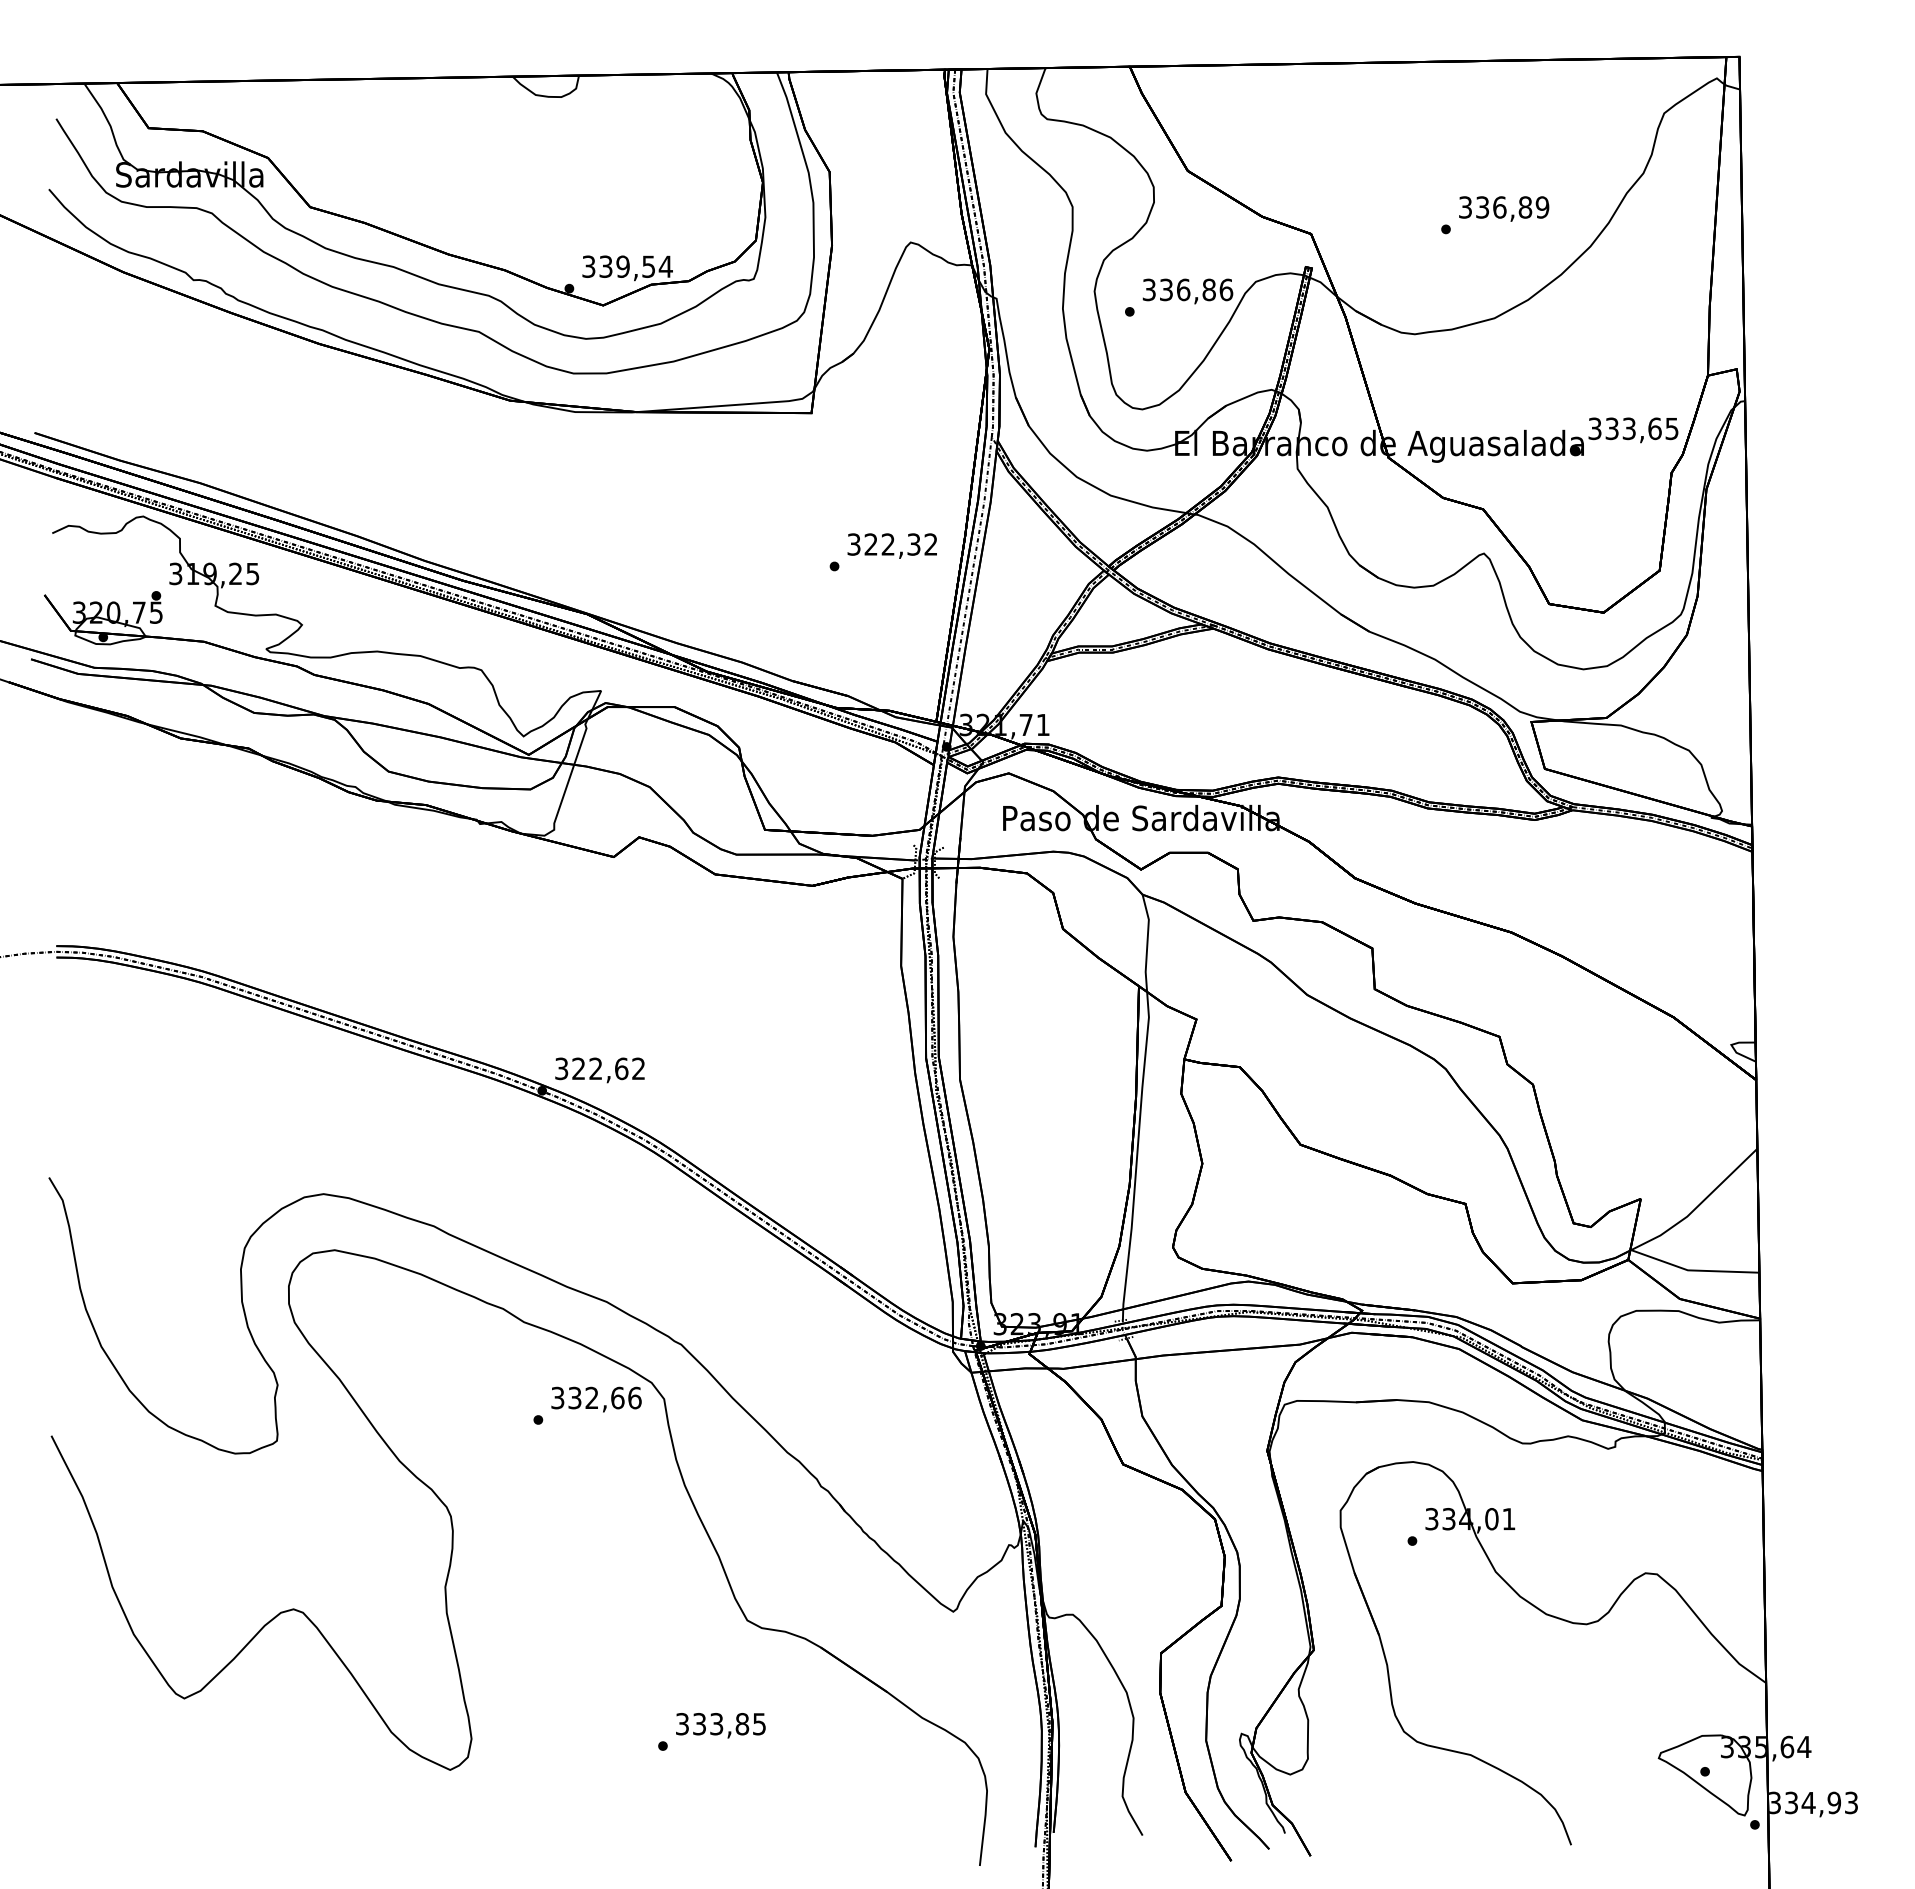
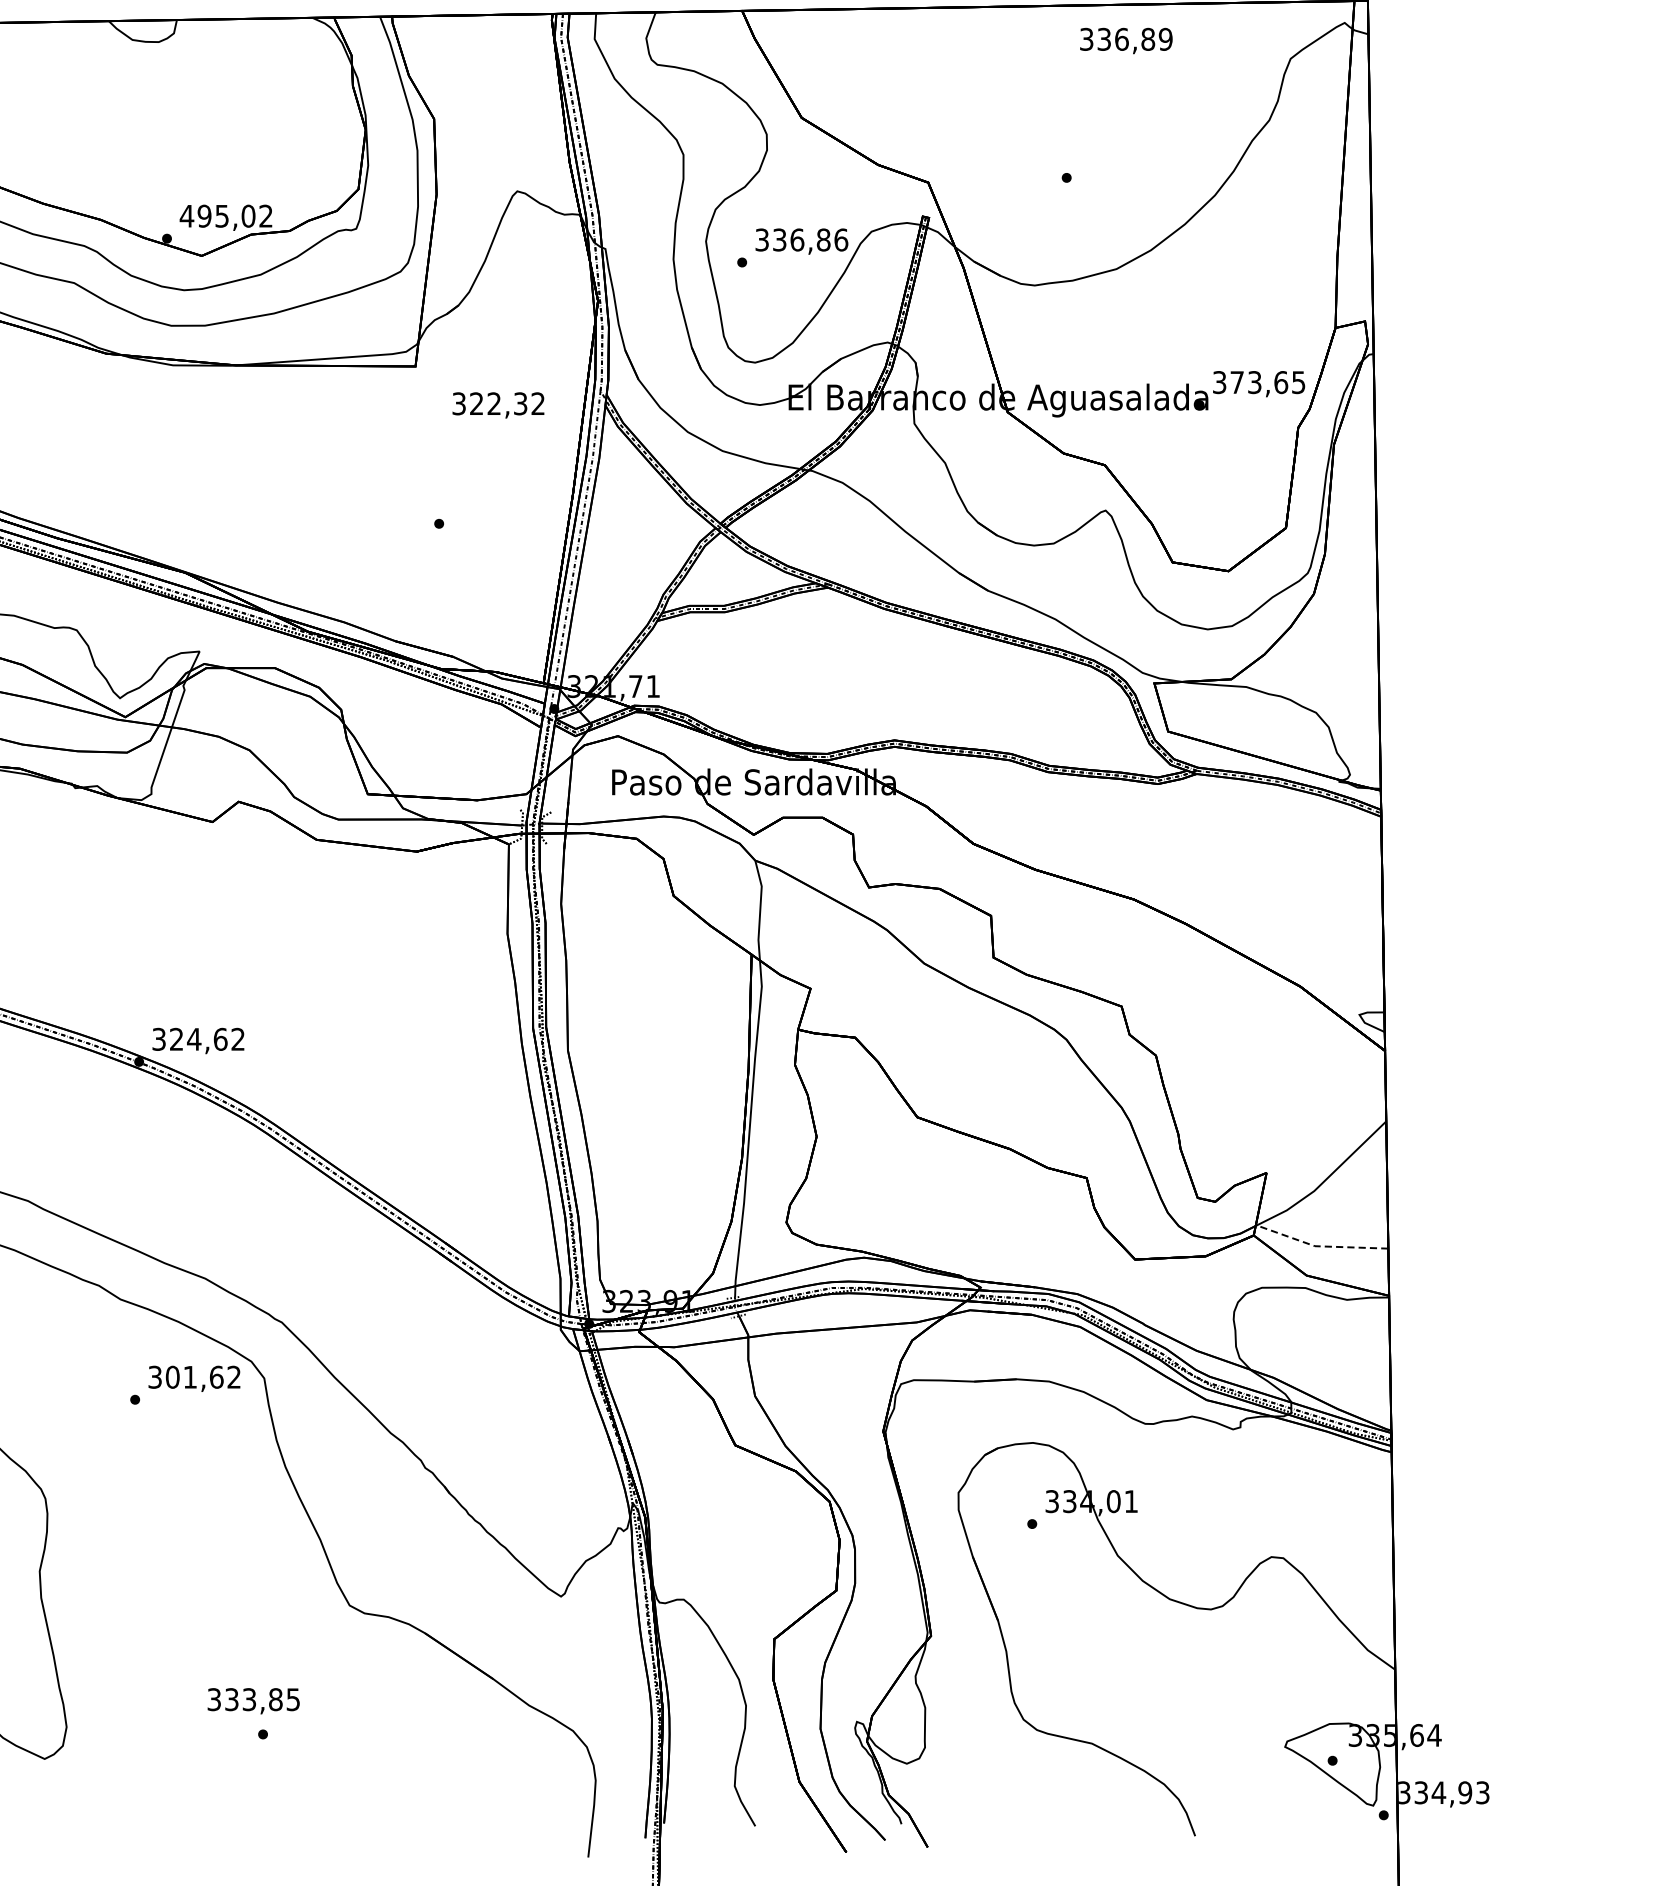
text: (1504, 208) -> (1126, 40), moved
text: (626, 266) -> (225, 215), 339,54 -> 495,02
text: (1611, 428) -> (1236, 382), 333,65 -> 373,65
text: (891, 545) -> (497, 404), moved
text: (595, 1068) -> (193, 1039), 322,62 -> 324,62
line: (1692, 1270) -> (1319, 1246), solid -> dashed
text: (604, 1397) -> (203, 1376), 332,66 -> 301,62
text: (720, 1725) -> (253, 1701), moved

